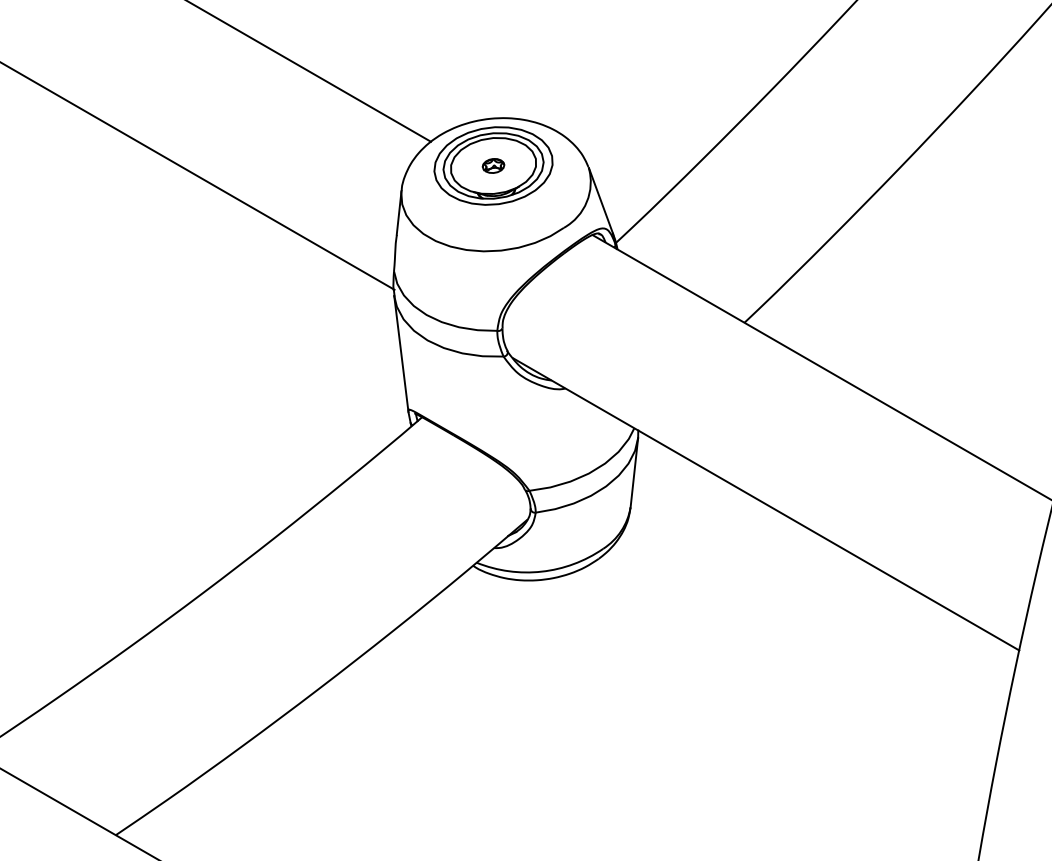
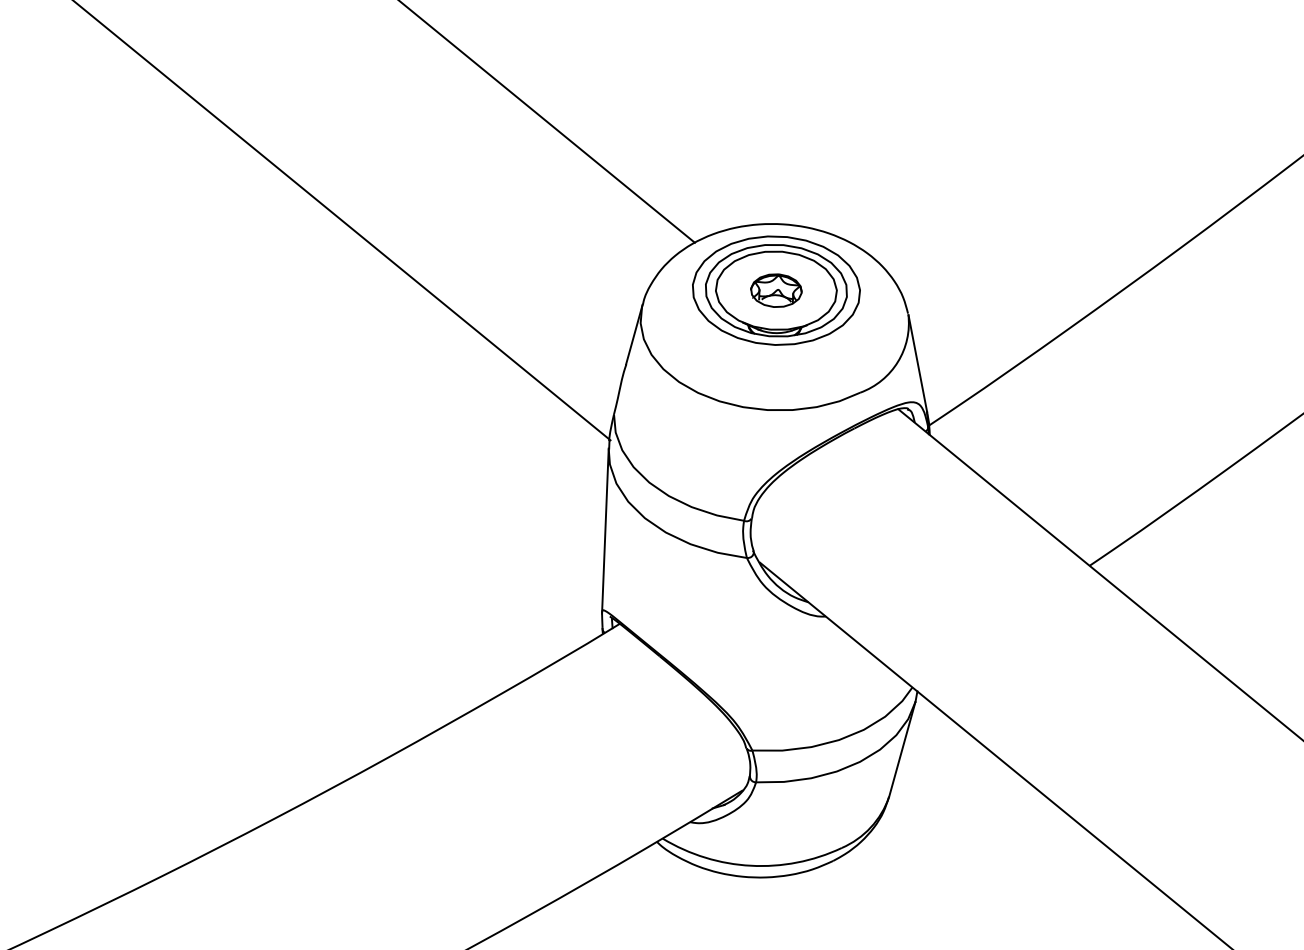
part: (493, 165) -> (776, 289), size x1.67

